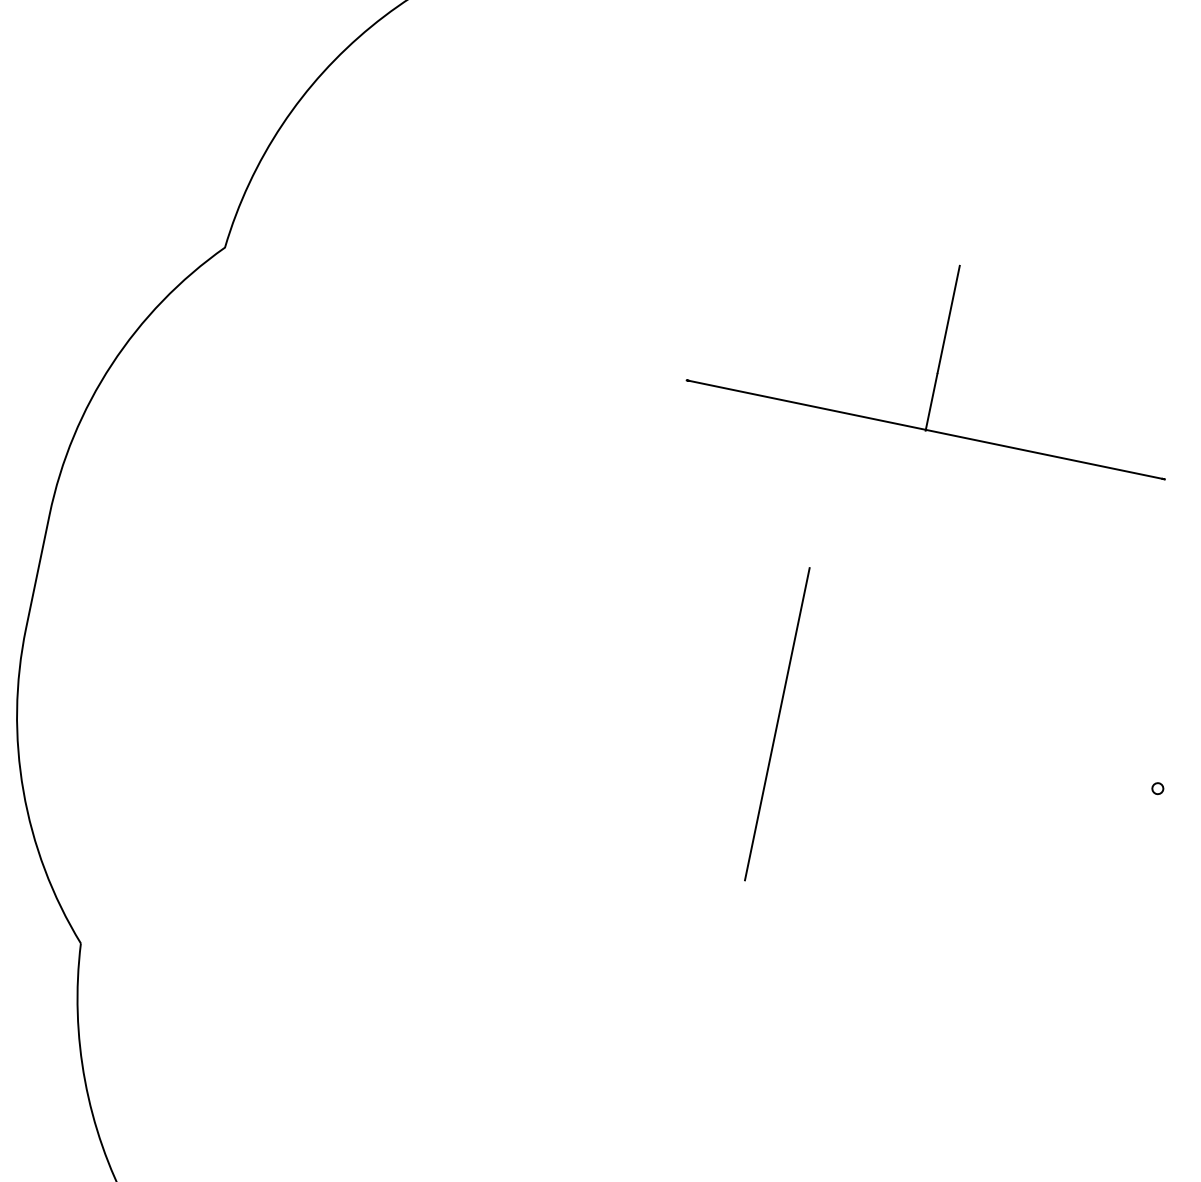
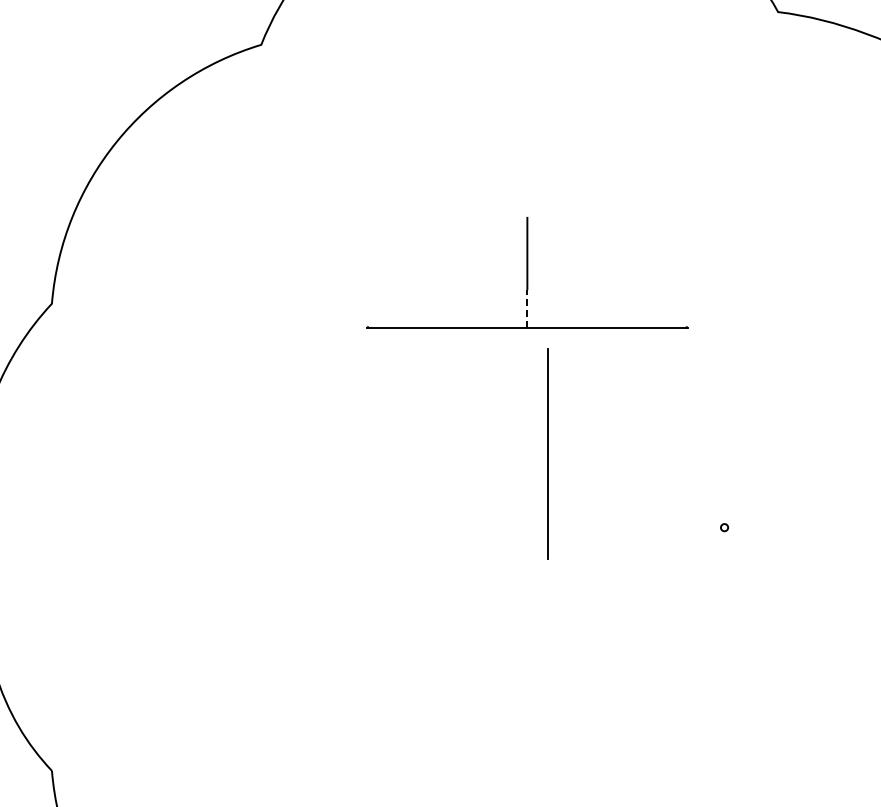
line: (931, 401) -> (527, 308), solid -> dashed
line: (776, 723) -> (547, 453), moved

